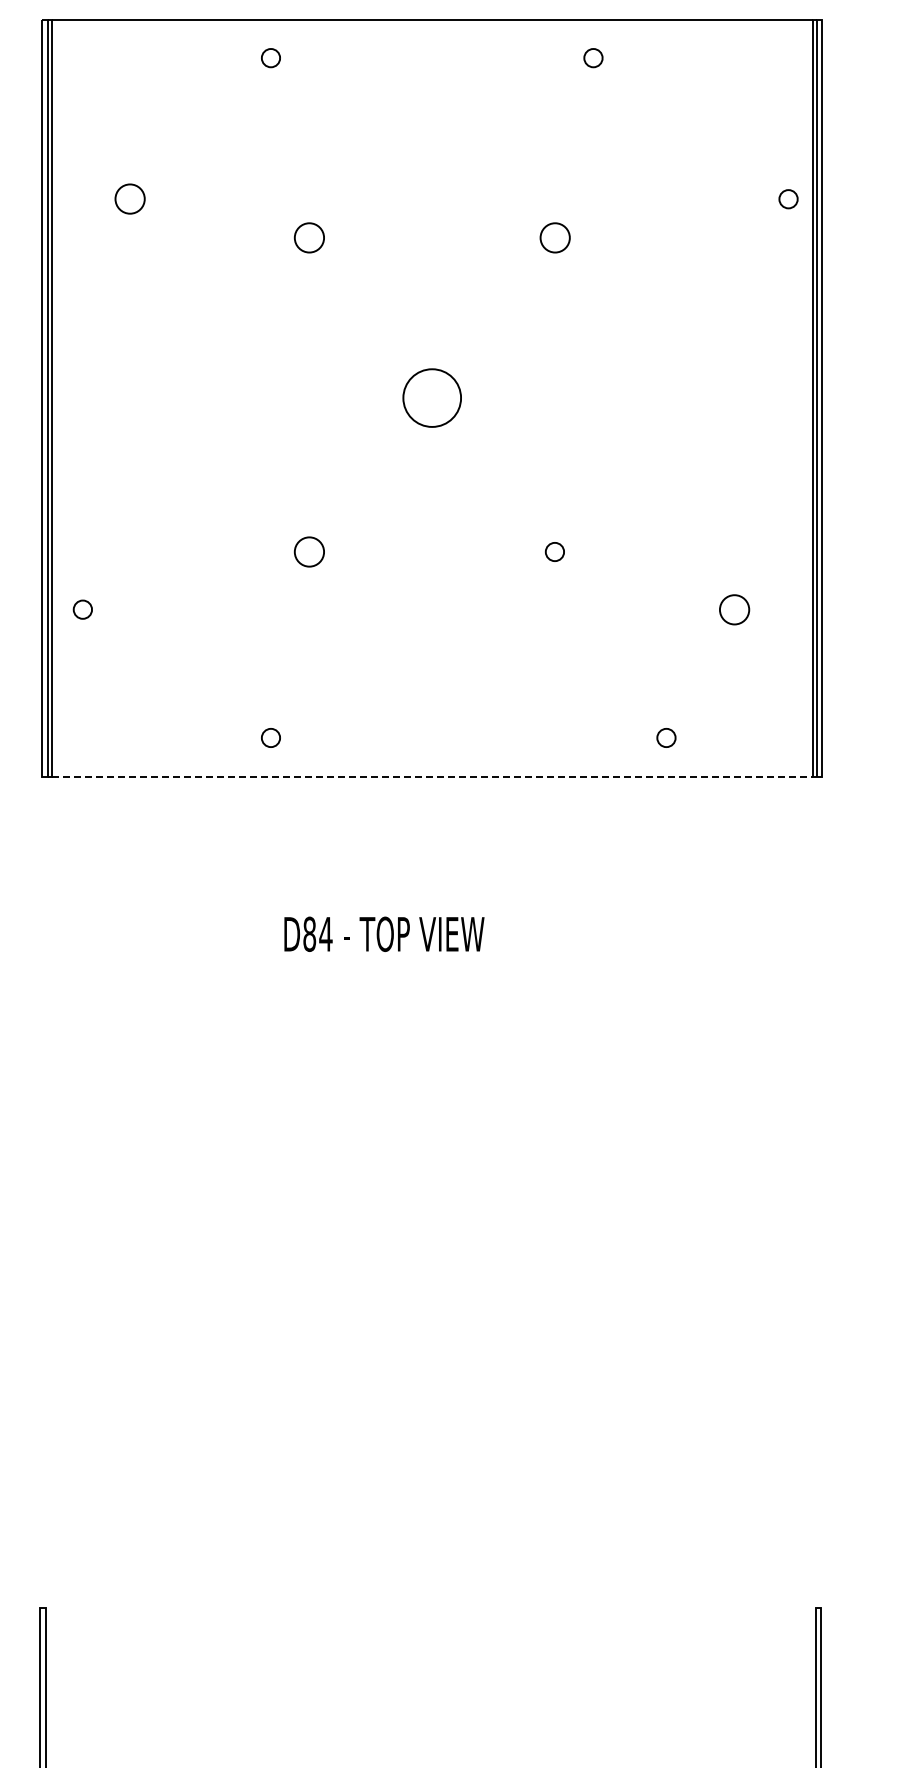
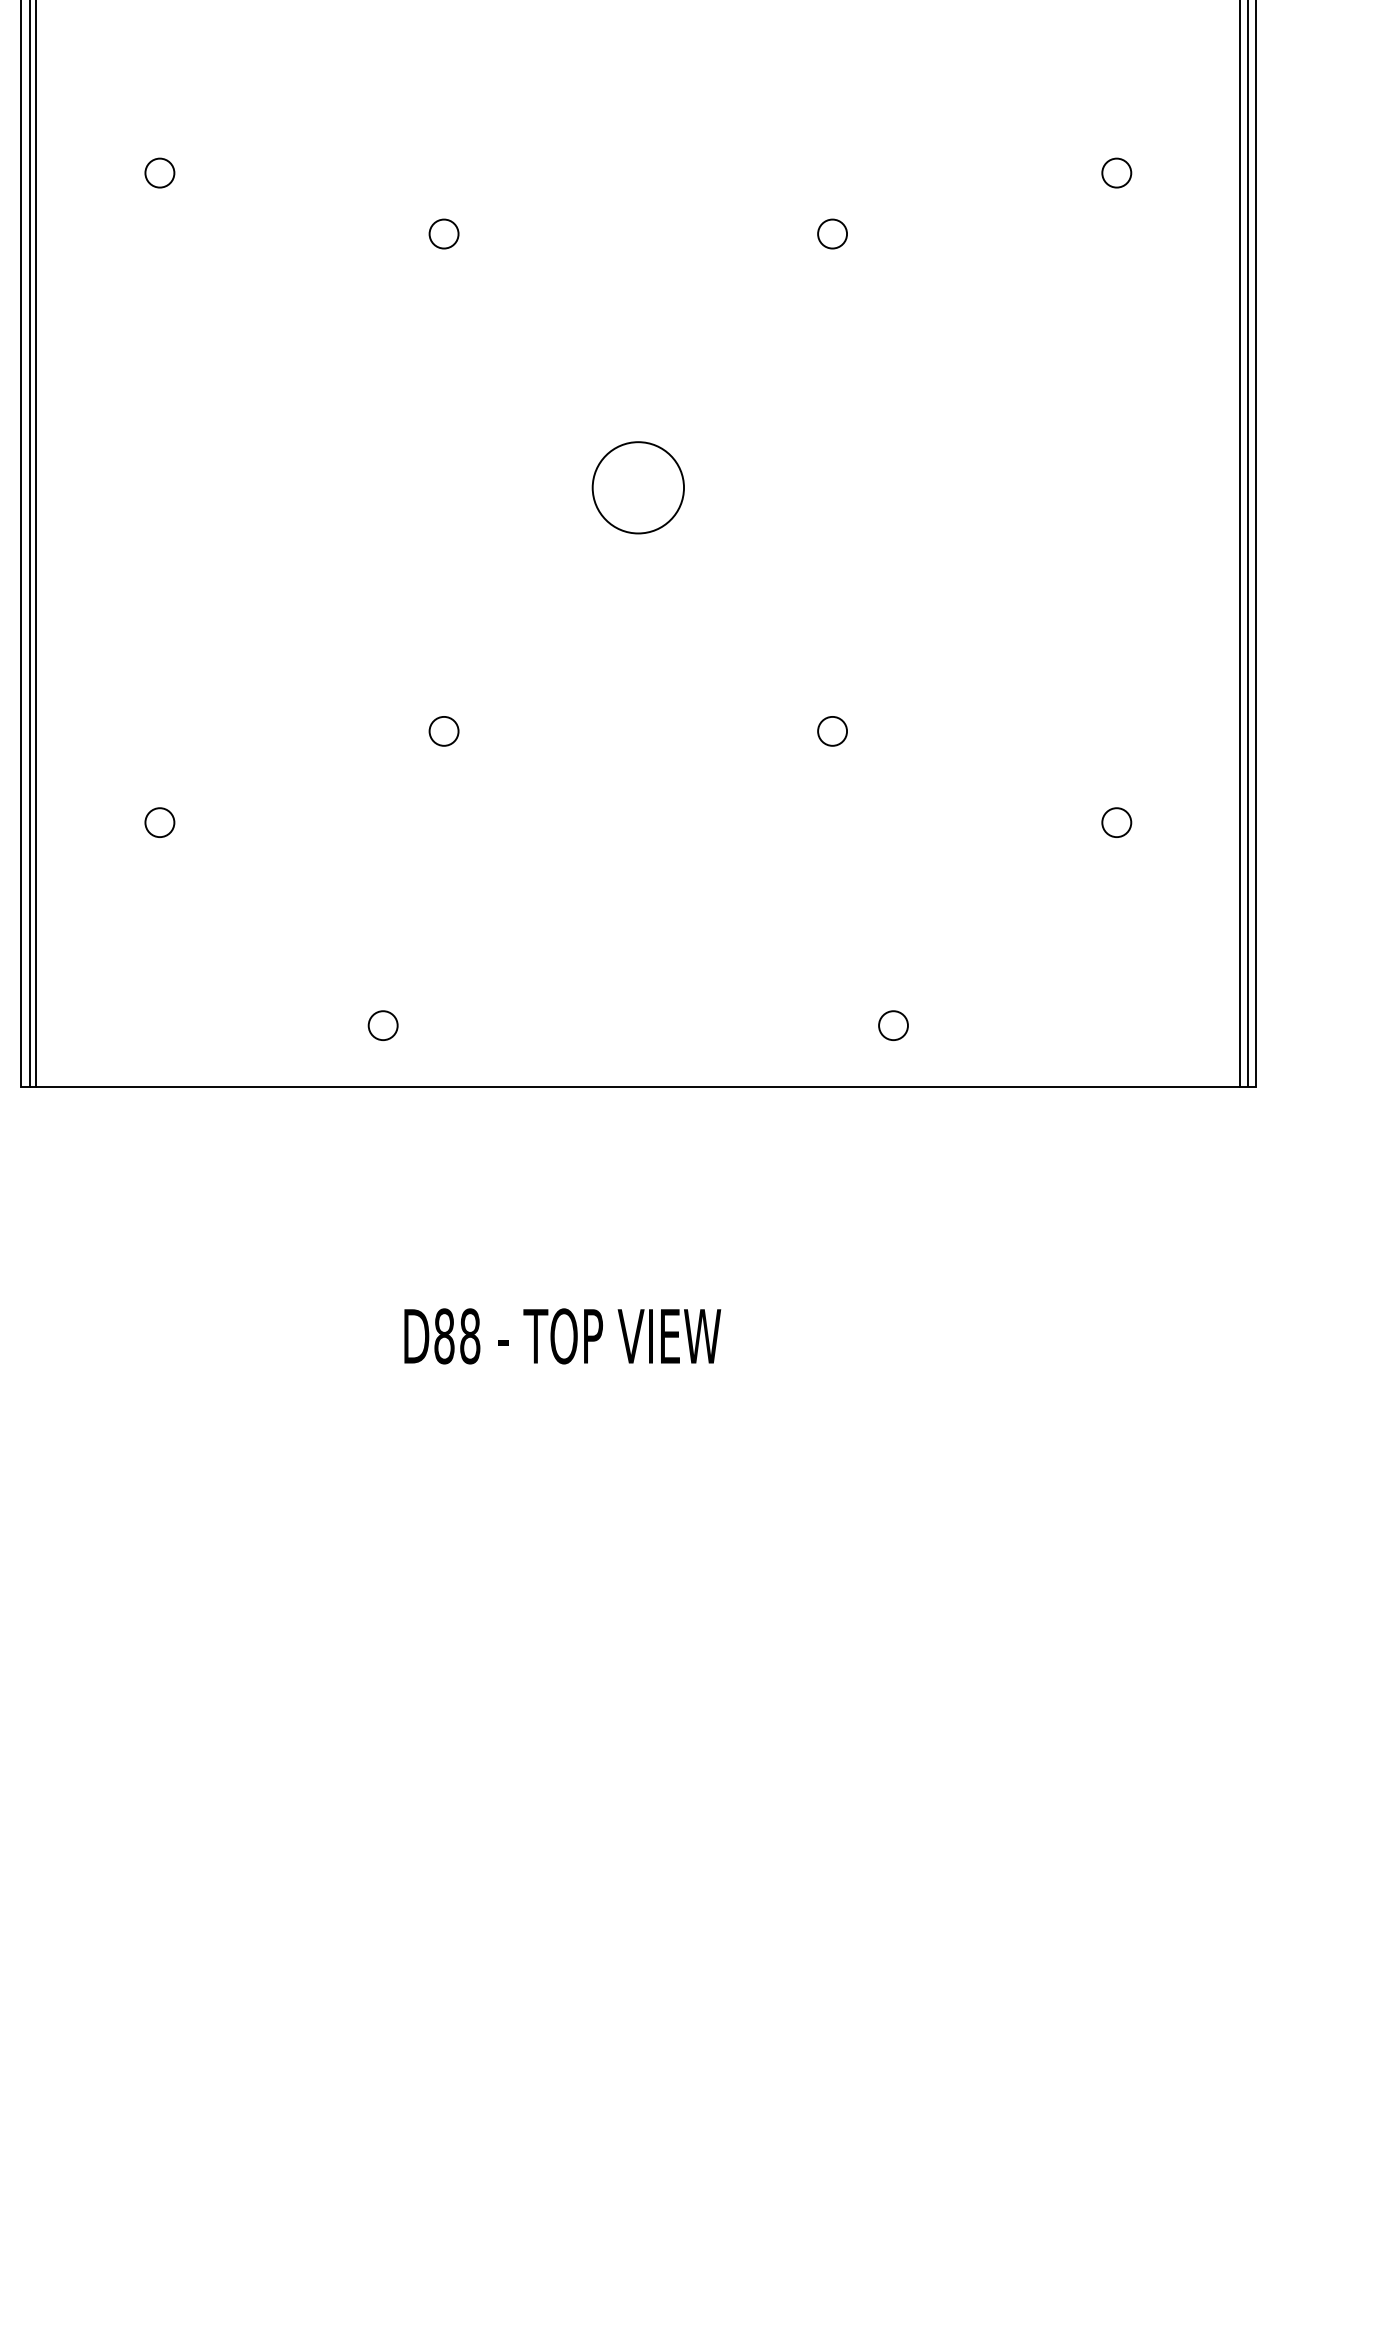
circle: (129, 199) -> (159, 173), size x0.62
circle: (788, 199) -> (1116, 173), moved
circle: (309, 237) -> (444, 233), size x0.62
circle: (554, 237) -> (831, 233), size x0.62
circle: (309, 551) -> (444, 730), size x0.62
circle: (82, 609) -> (159, 822), moved
circle: (734, 609) -> (1116, 822), size x0.62
circle: (666, 737) -> (893, 1024), moved
line: (432, 776) -> (638, 1086), dashed -> solid
text: (325, 933) -> (469, 1335), D84 -> D88

